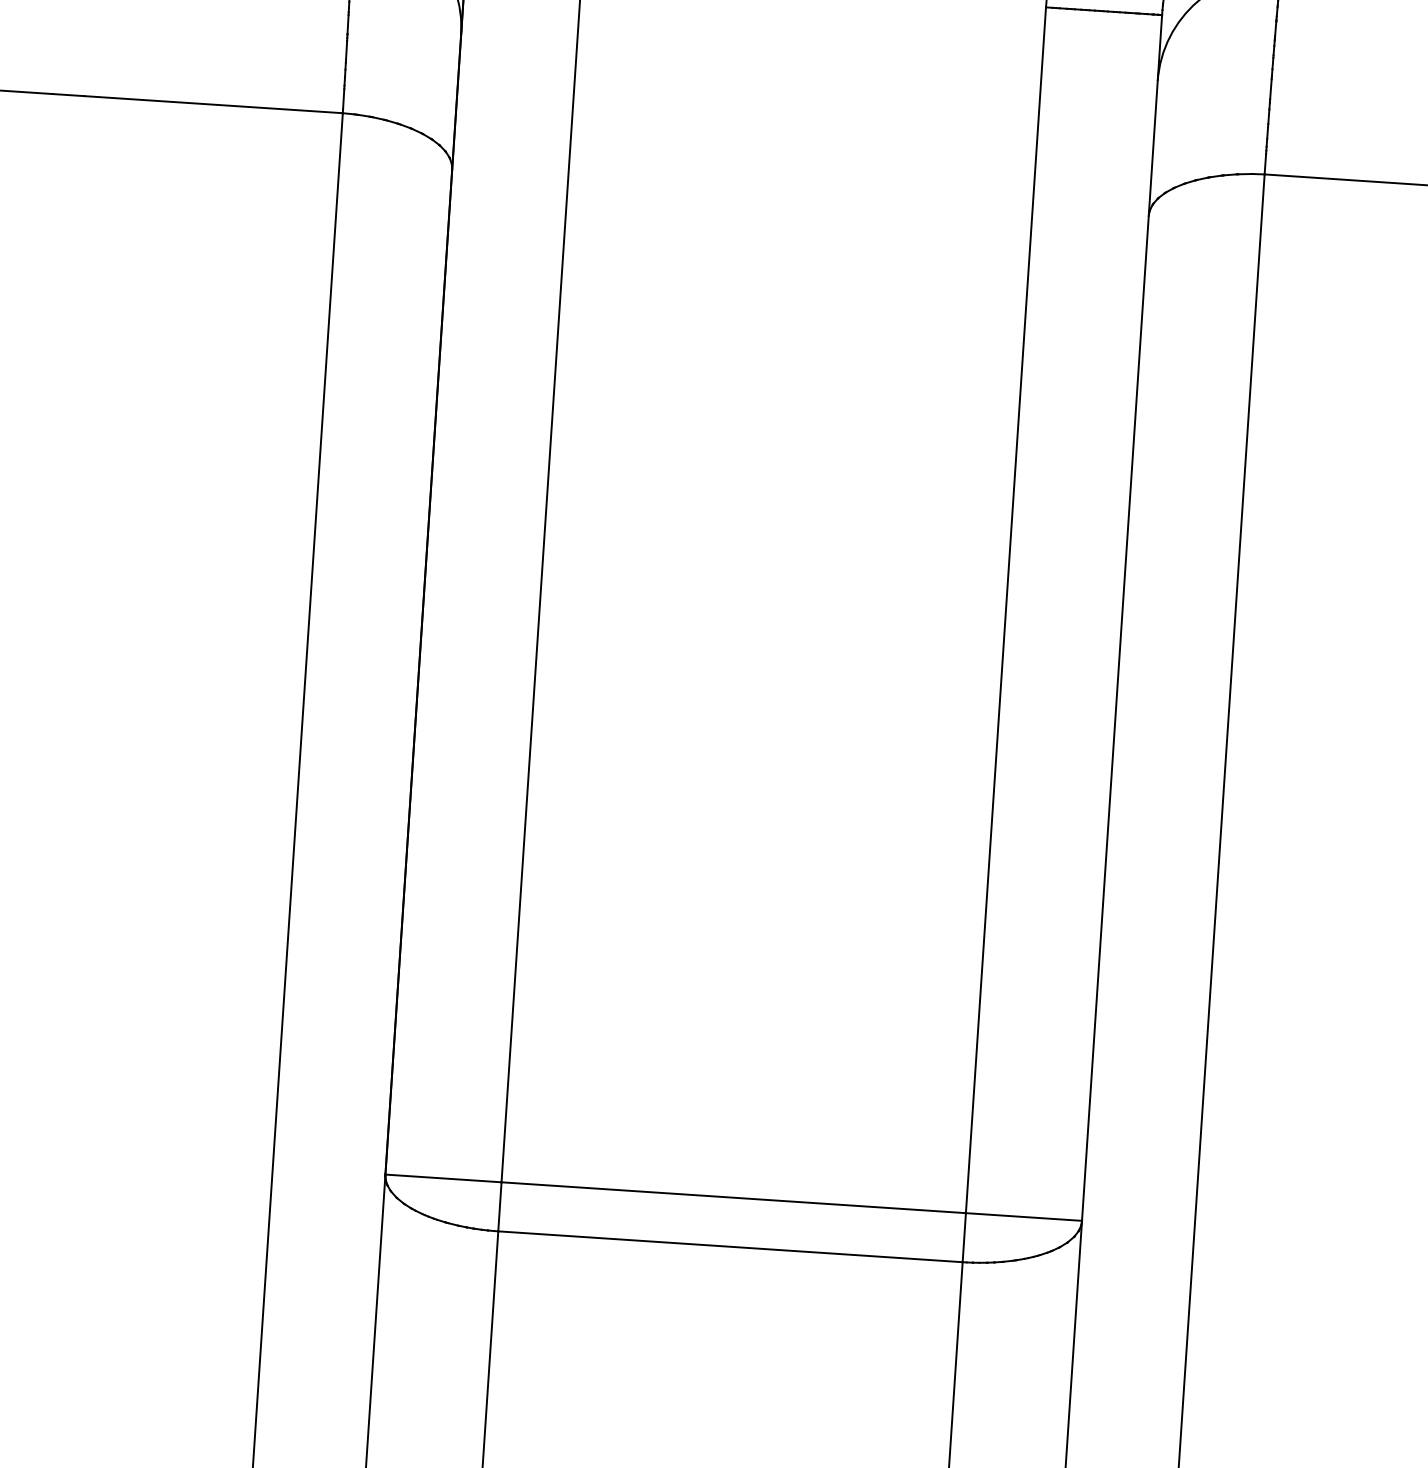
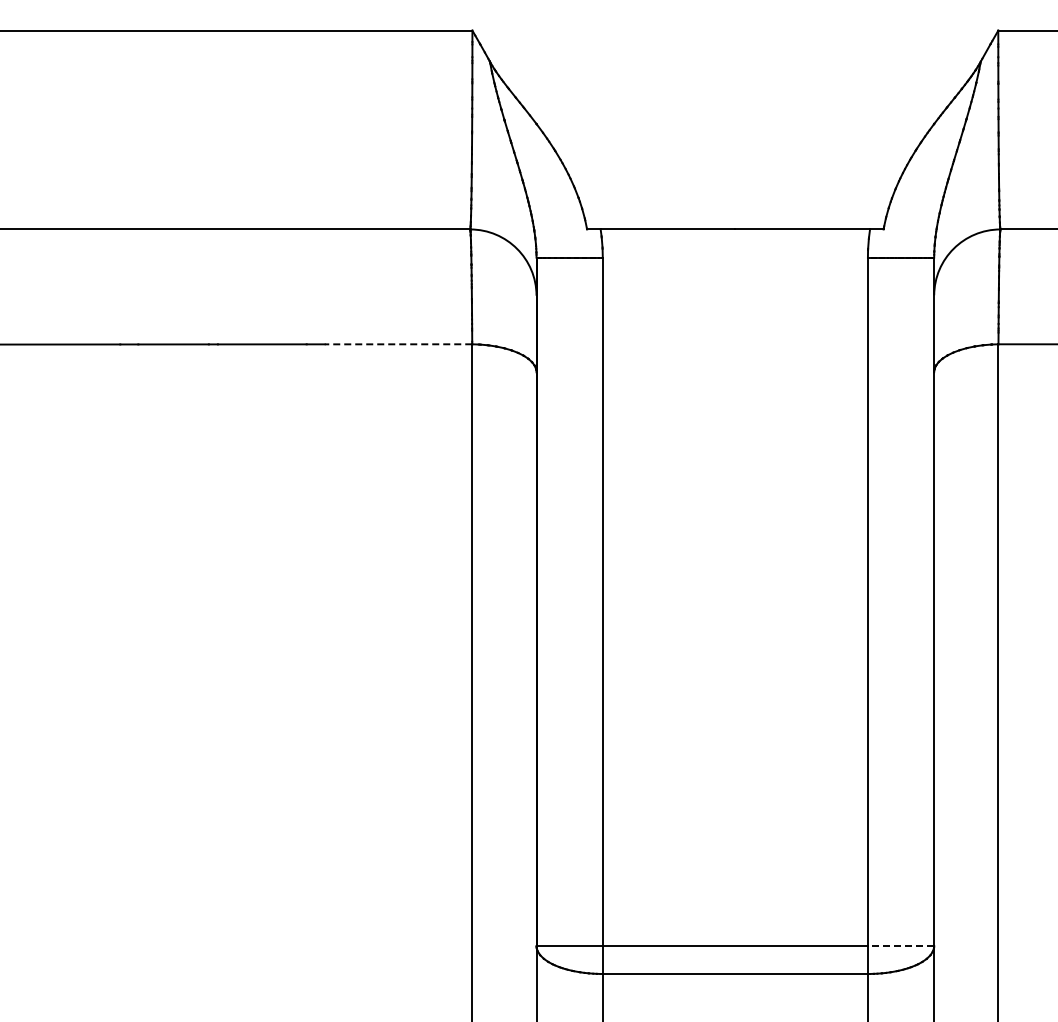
line: (213, 104) -> (398, 344), solid -> dashed
line: (1023, 1216) -> (900, 945), solid -> dashed

